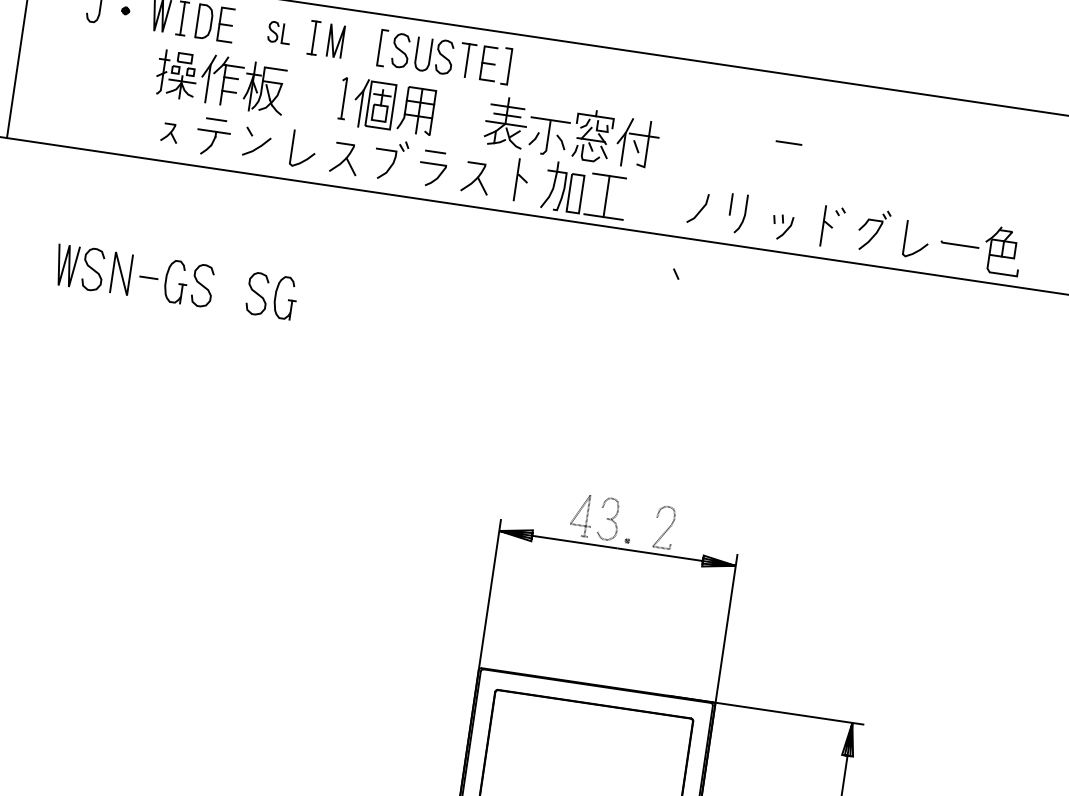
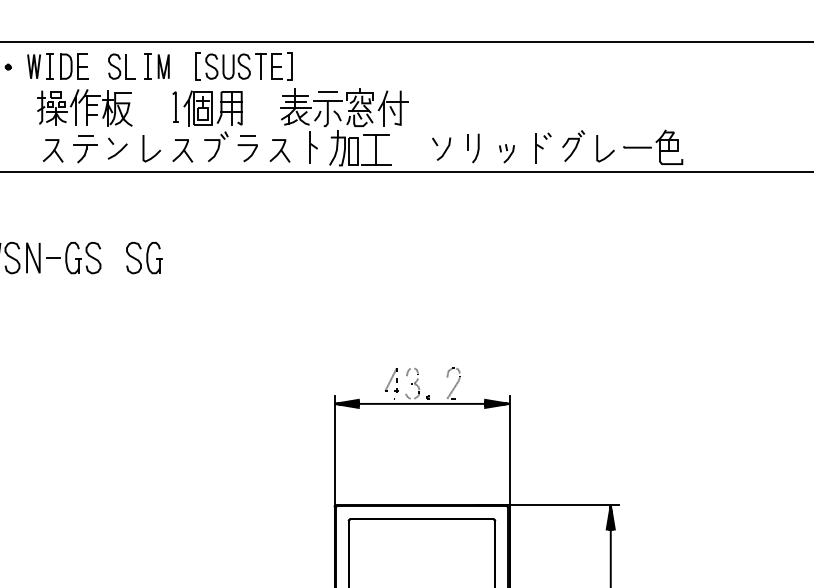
part: (278, 32) -> (121, 66), size x1.67
part: (170, 132) -> (53, 150), size x1.67
line: (788, 142) -> (327, 91), moved
line: (676, 273) -> (435, 141), moved

